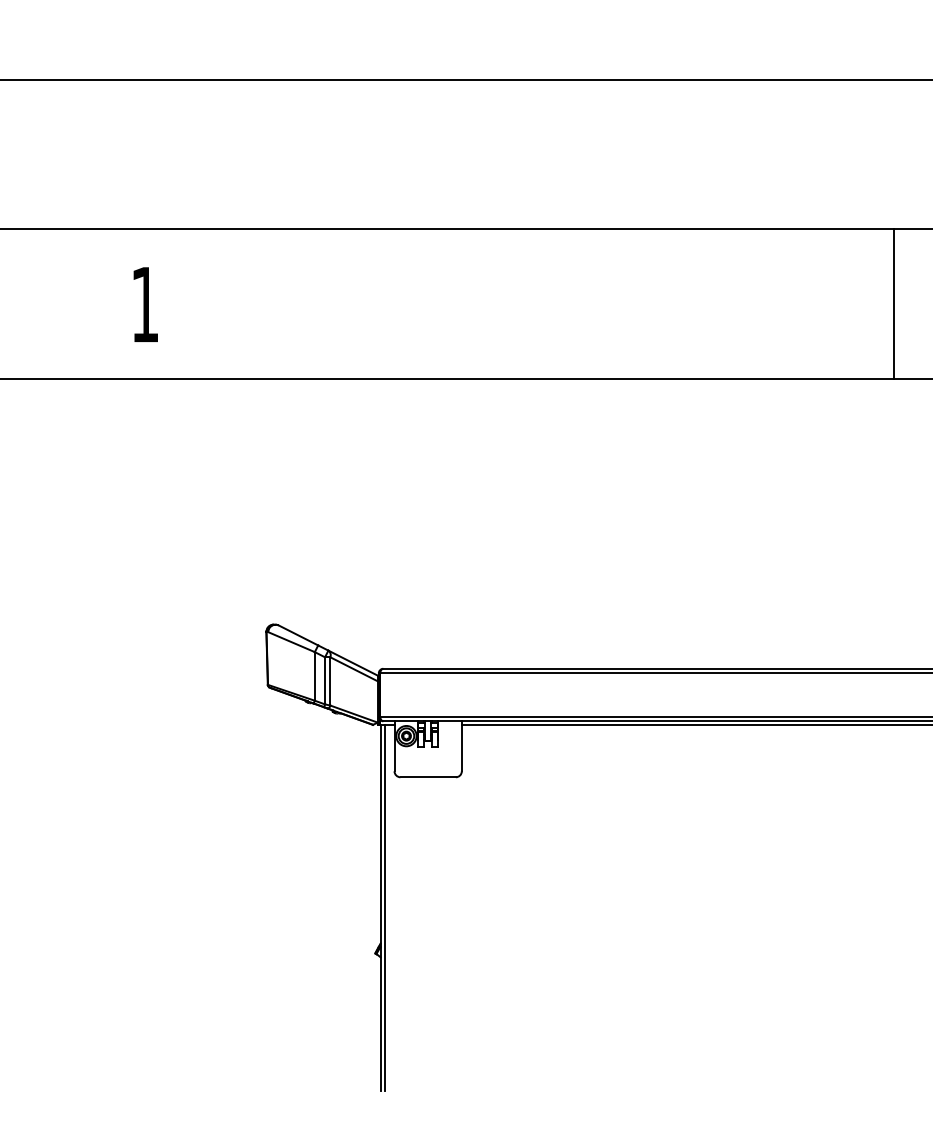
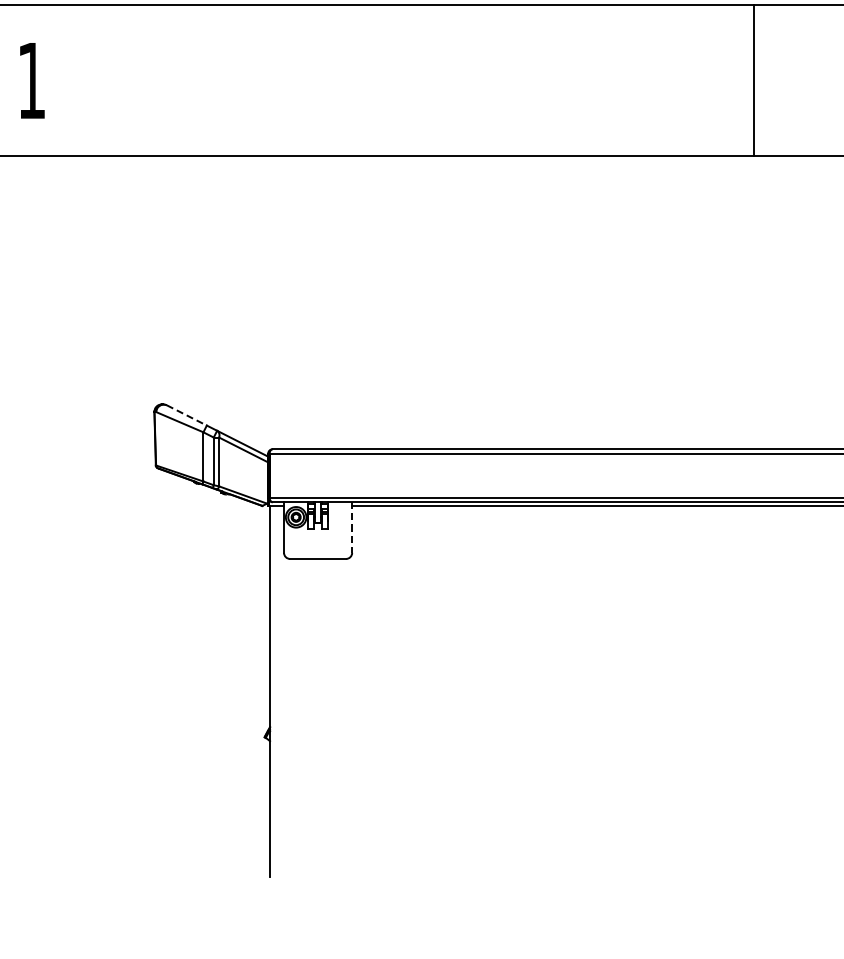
line: (893, 304) -> (753, 80), moved
line: (298, 635) -> (186, 415), solid -> dashed
line: (461, 746) -> (351, 527), solid -> dashed
line: (384, 907) -> (273, 690), removed

